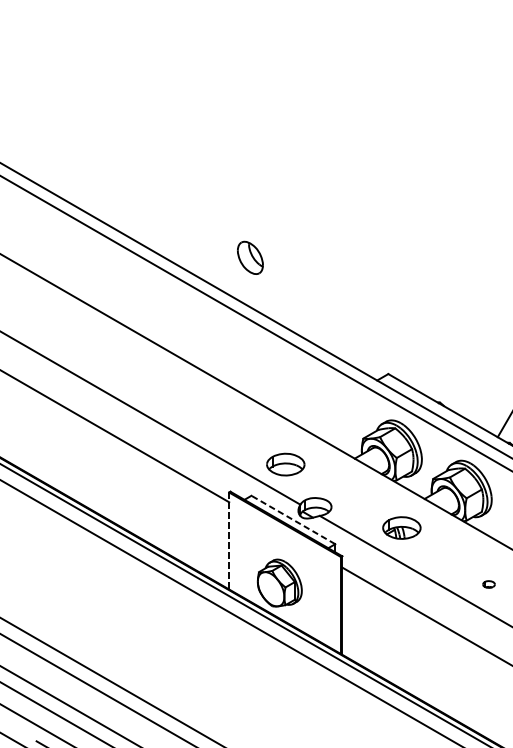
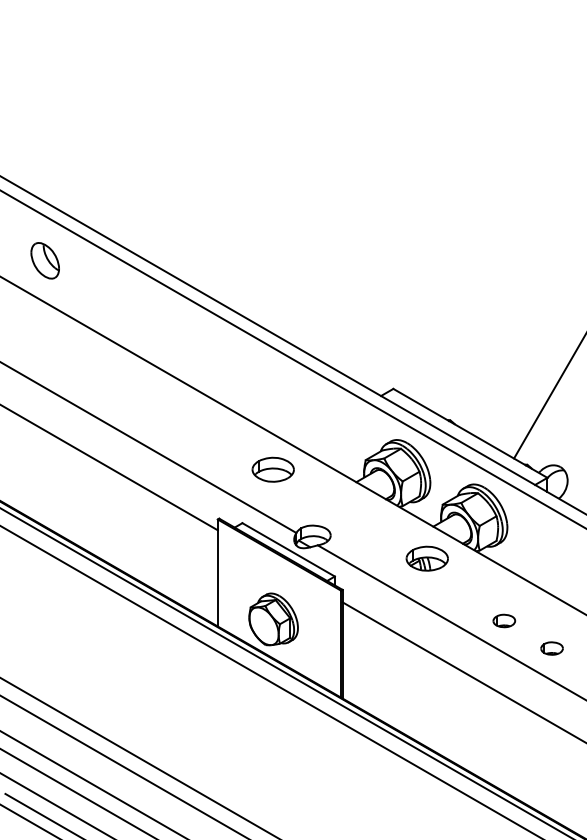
part: (249, 257) -> (44, 260), moved
part: (285, 464) -> (272, 469), moved
line: (293, 519) -> (288, 549), dashed -> solid
part: (401, 527) -> (426, 558), moved
line: (228, 541) -> (217, 573), dashed -> solid
part: (489, 584) -> (504, 620), size x1.67

